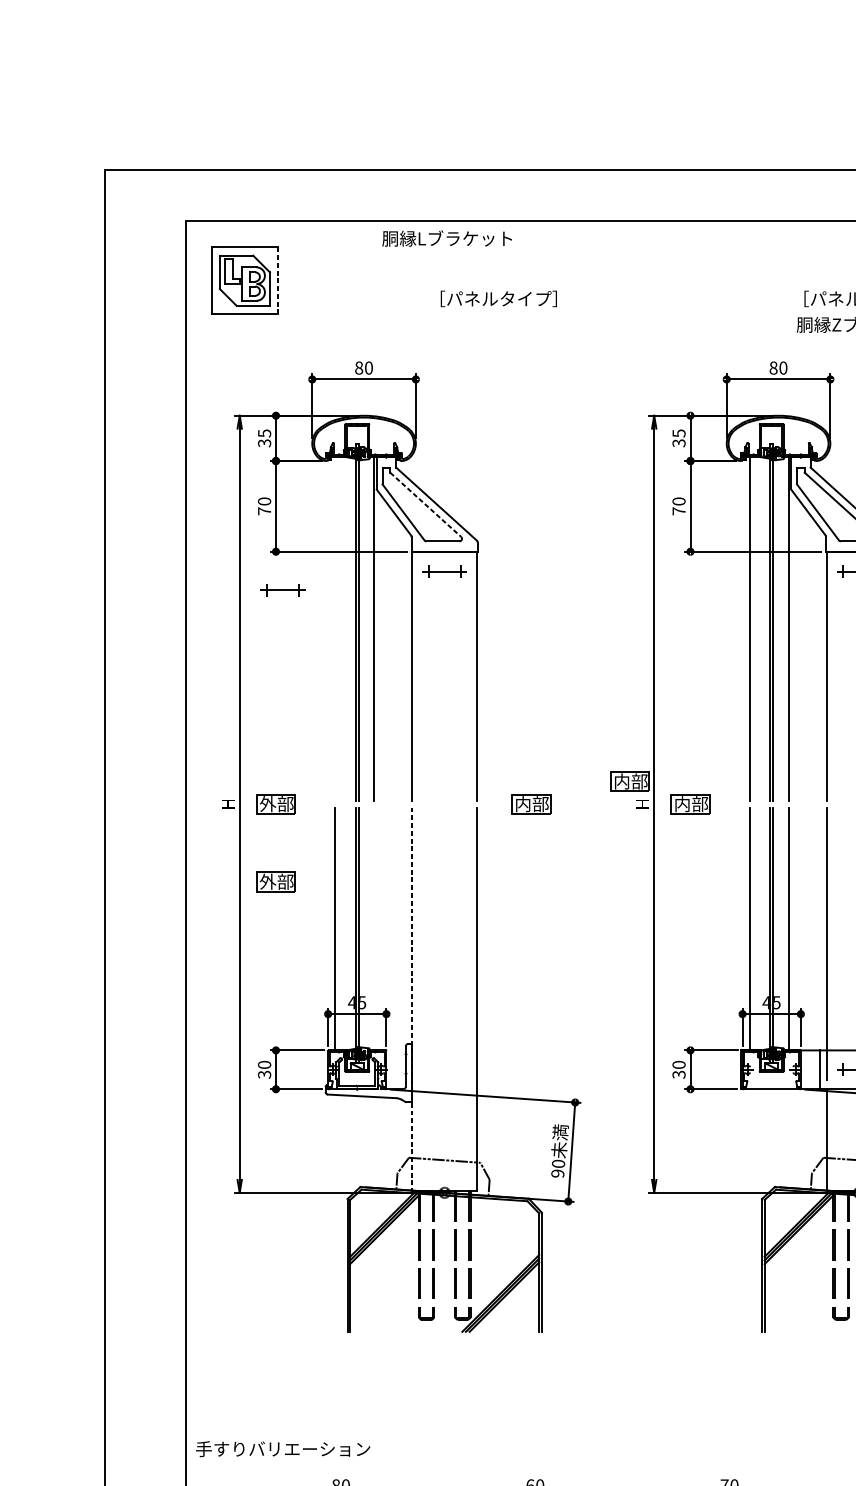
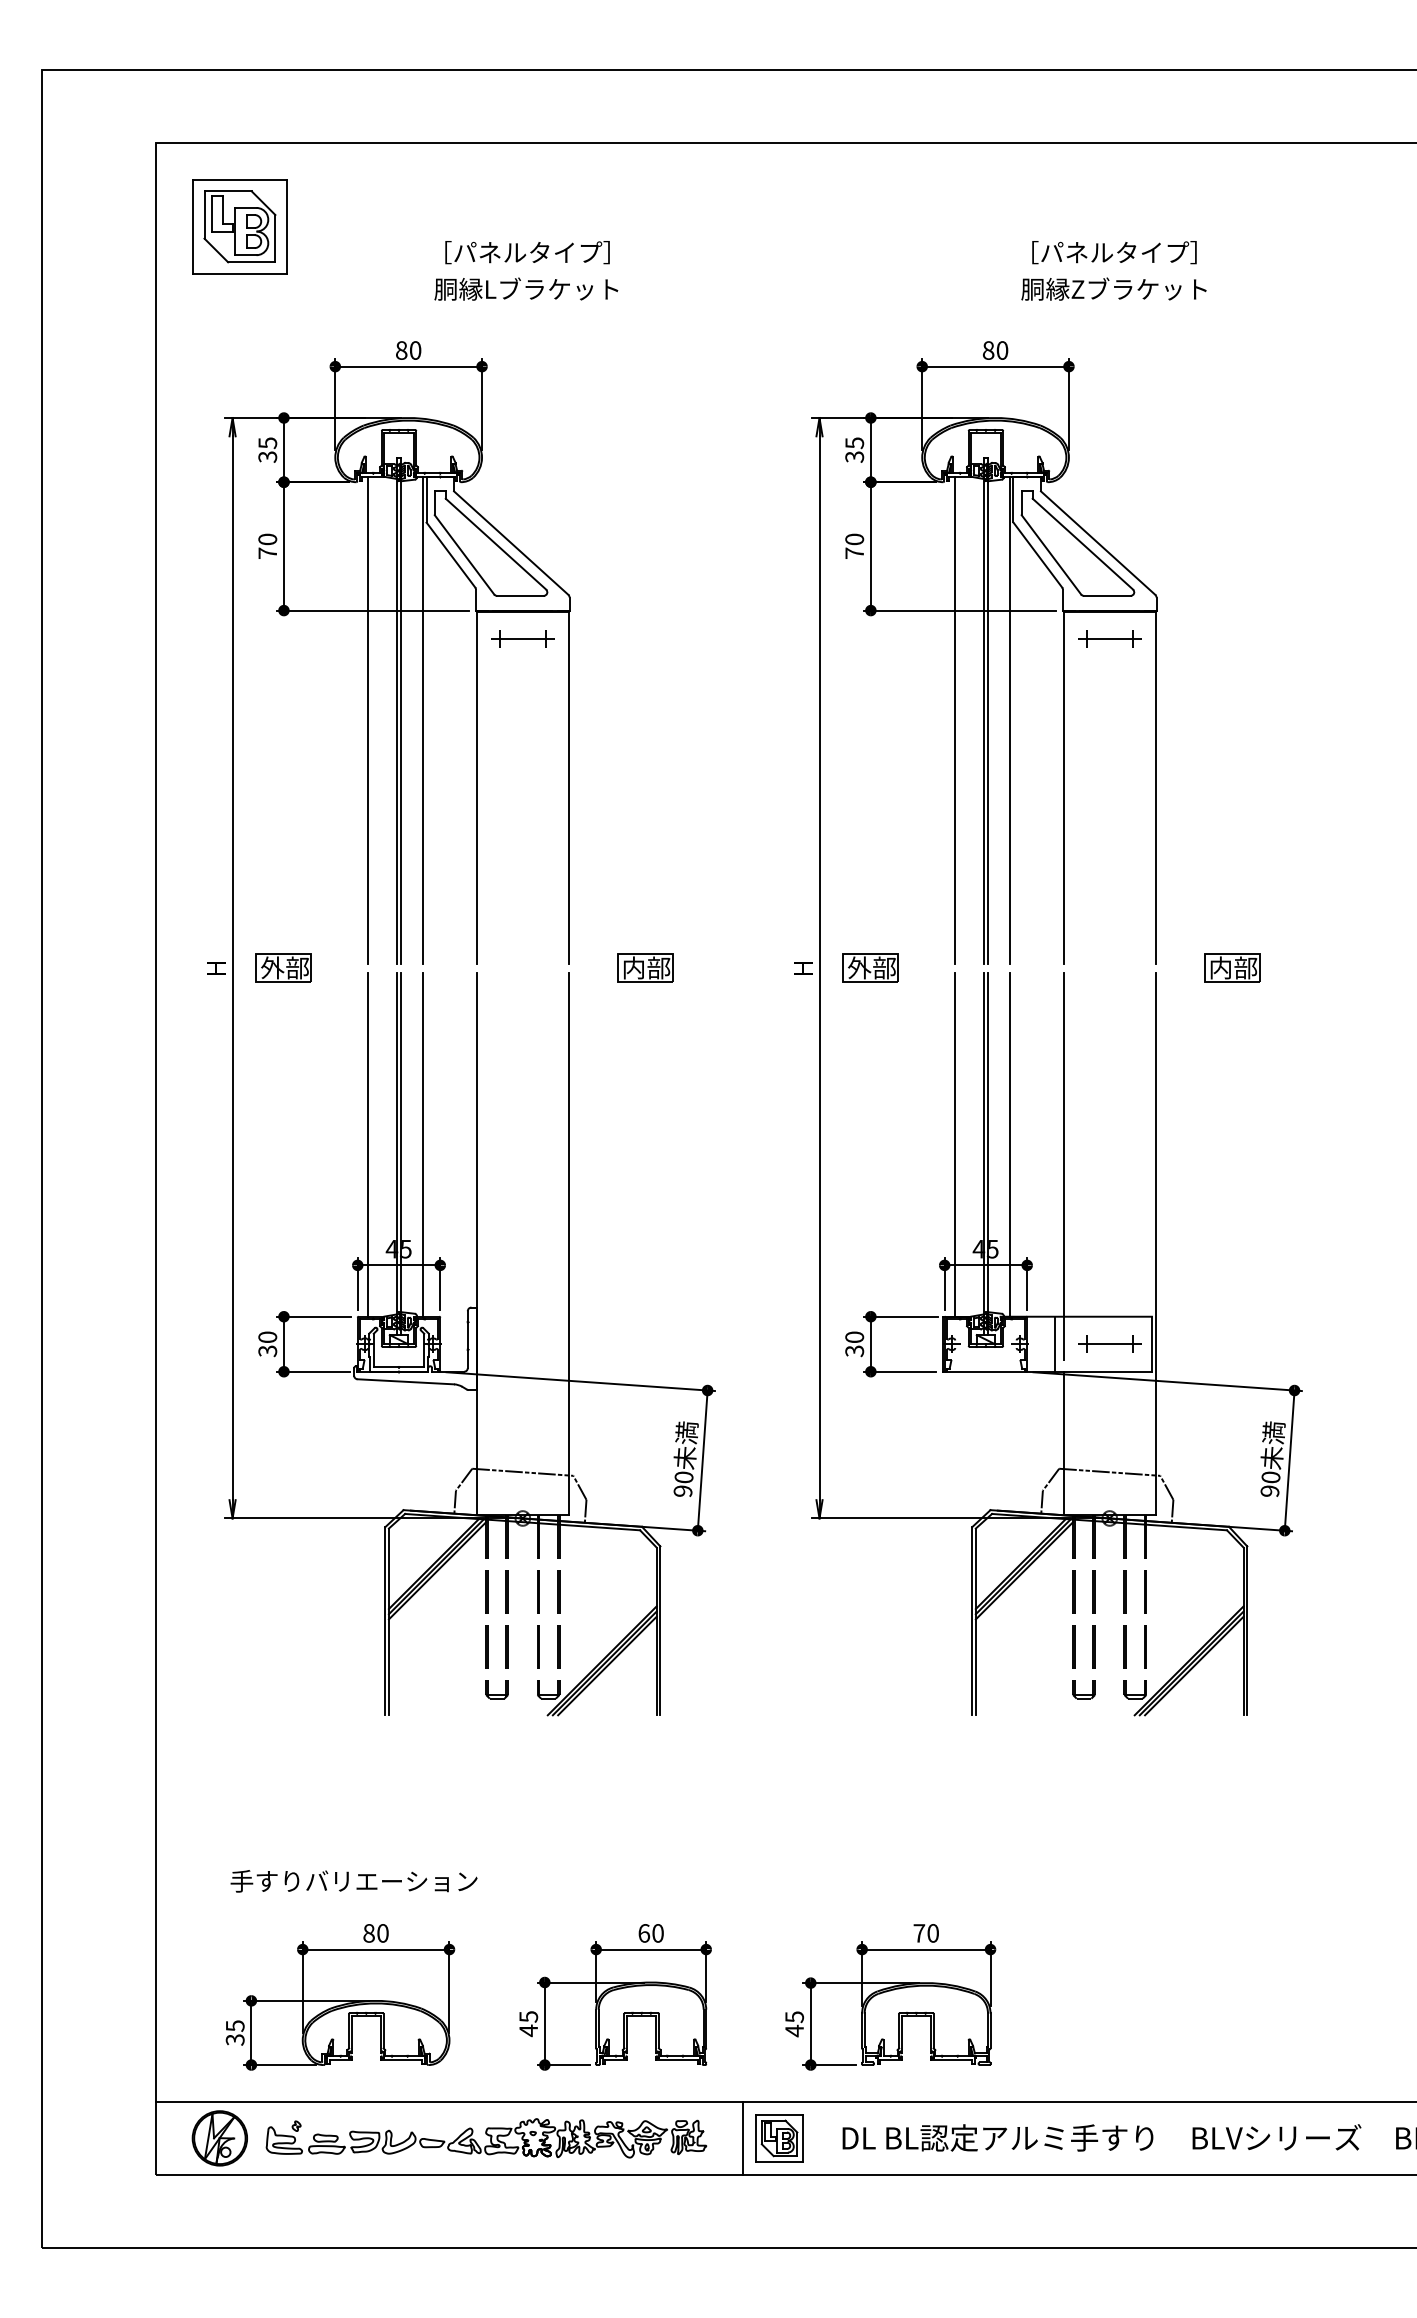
text: (447, 238) -> (526, 288), moved
line: (278, 281) -> (287, 227), dashed -> solid
text: (498, 298) -> (527, 252), moved
line: (425, 505) -> (495, 544), dashed -> solid
part: (282, 589) -> (293, 664), removed
line: (335, 628) -> (367, 719), added
part: (630, 781) -> (785, 935), removed
text: (682, 803) -> (859, 967), 内部 -> 外部
part: (275, 881) -> (283, 1077), removed
line: (373, 928) -> (422, 1144), added
line: (411, 999) -> (476, 1244), dashed -> solid
text: (282, 1449) -> (353, 1881), moved

